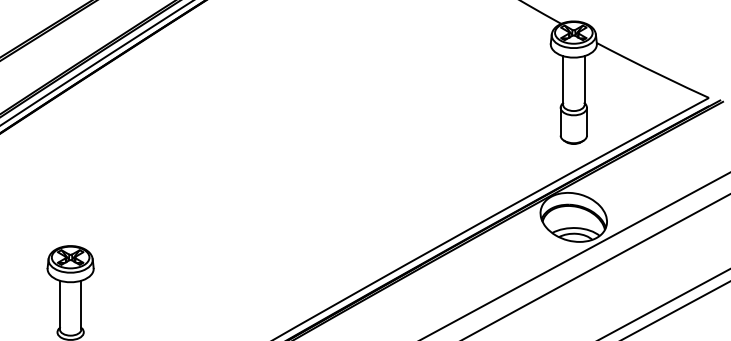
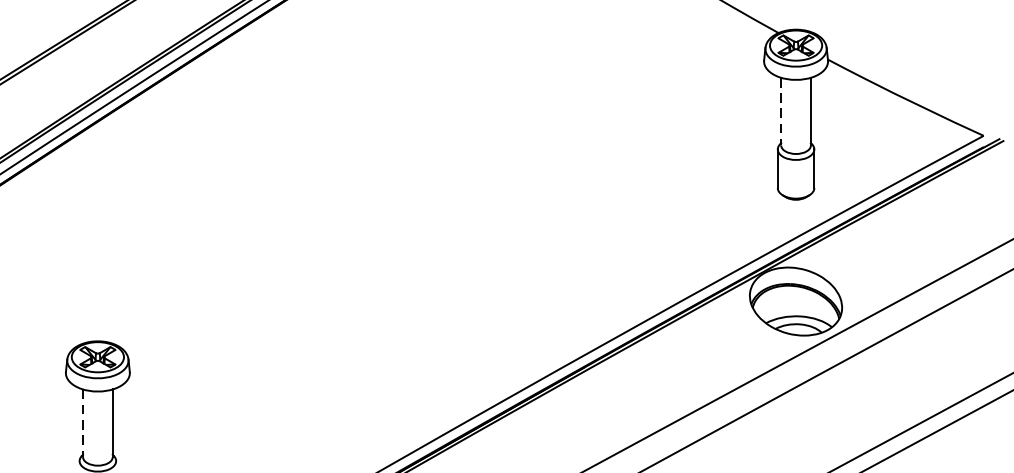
line: (563, 81) -> (781, 113), solid -> dashed
line: (59, 305) -> (82, 423), solid -> dashed

